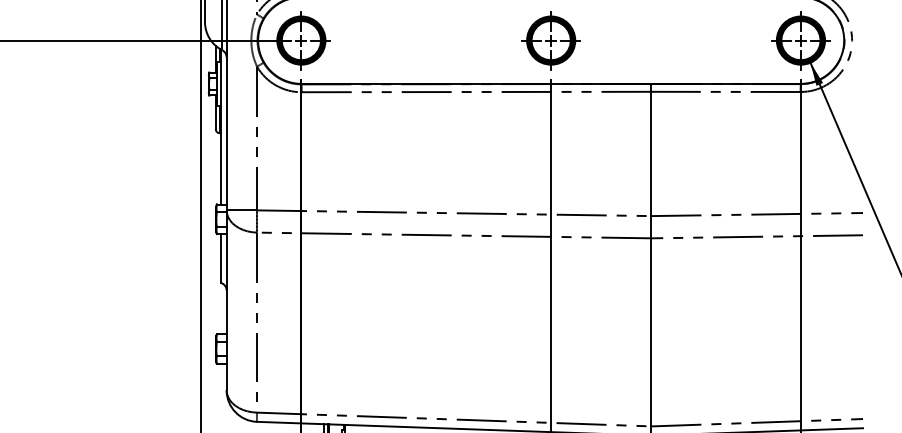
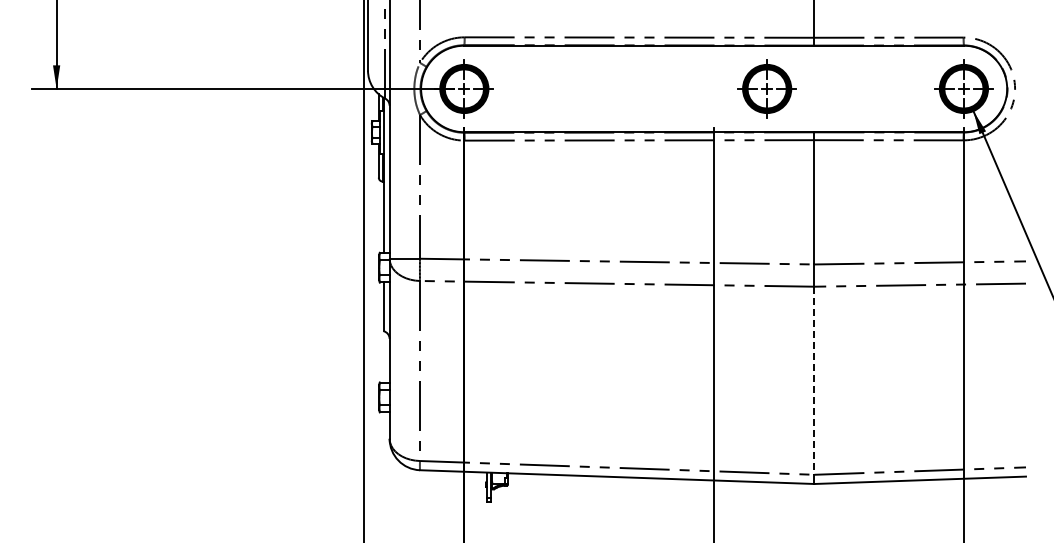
part: (550, 40) -> (766, 88), moved
line: (651, 333) -> (814, 381), solid -> dashed

